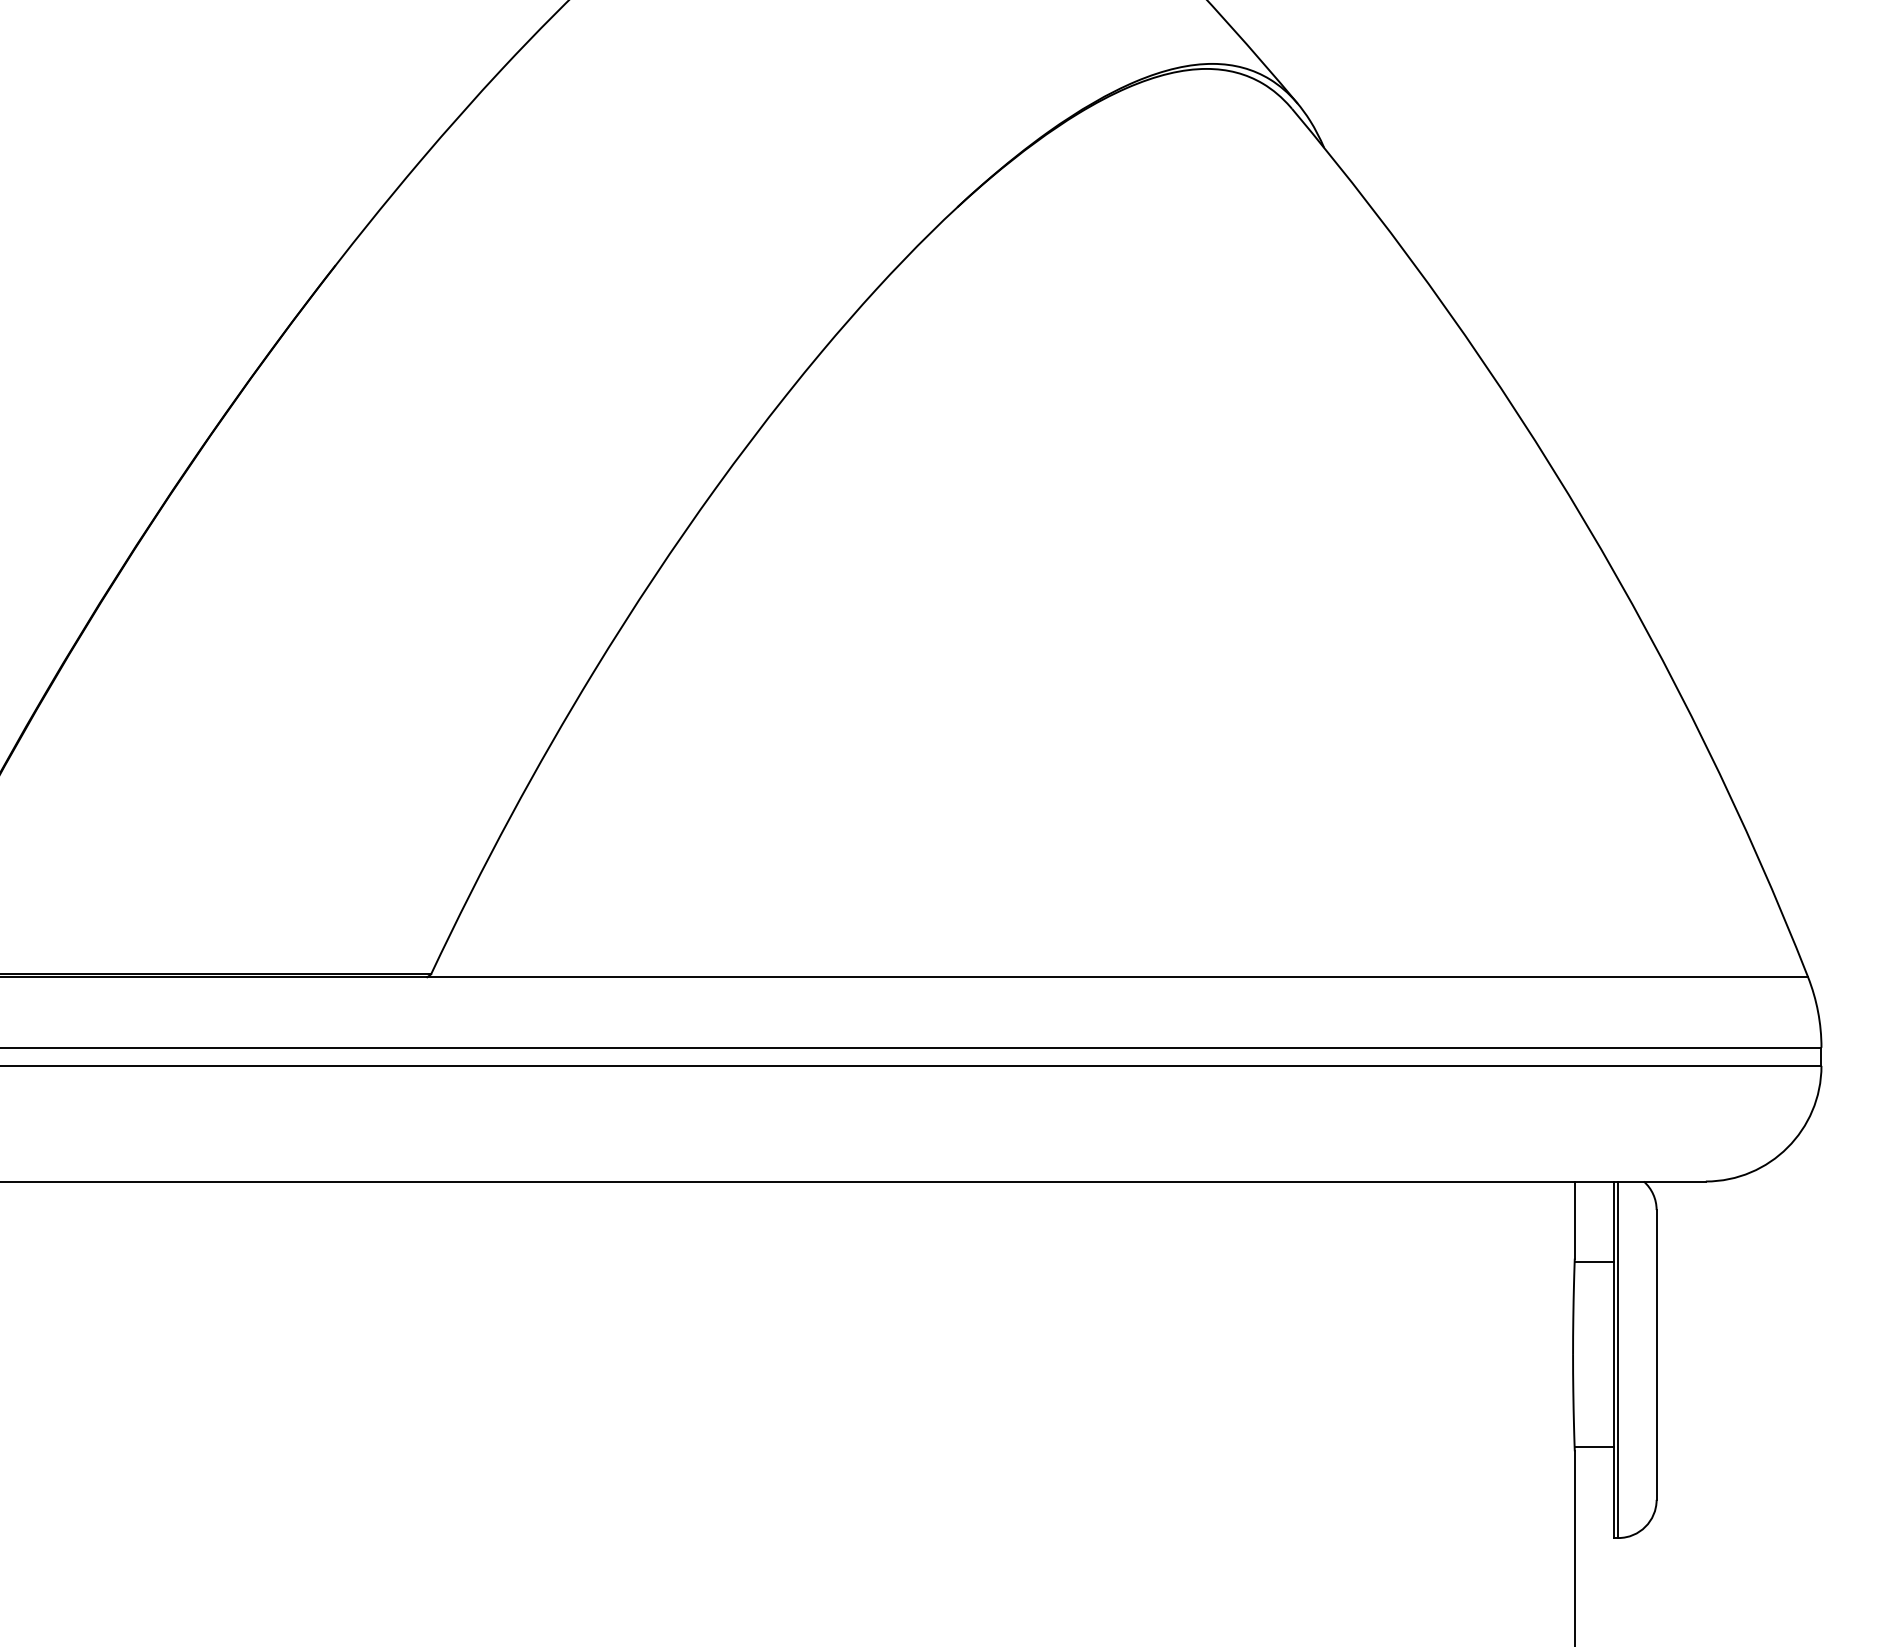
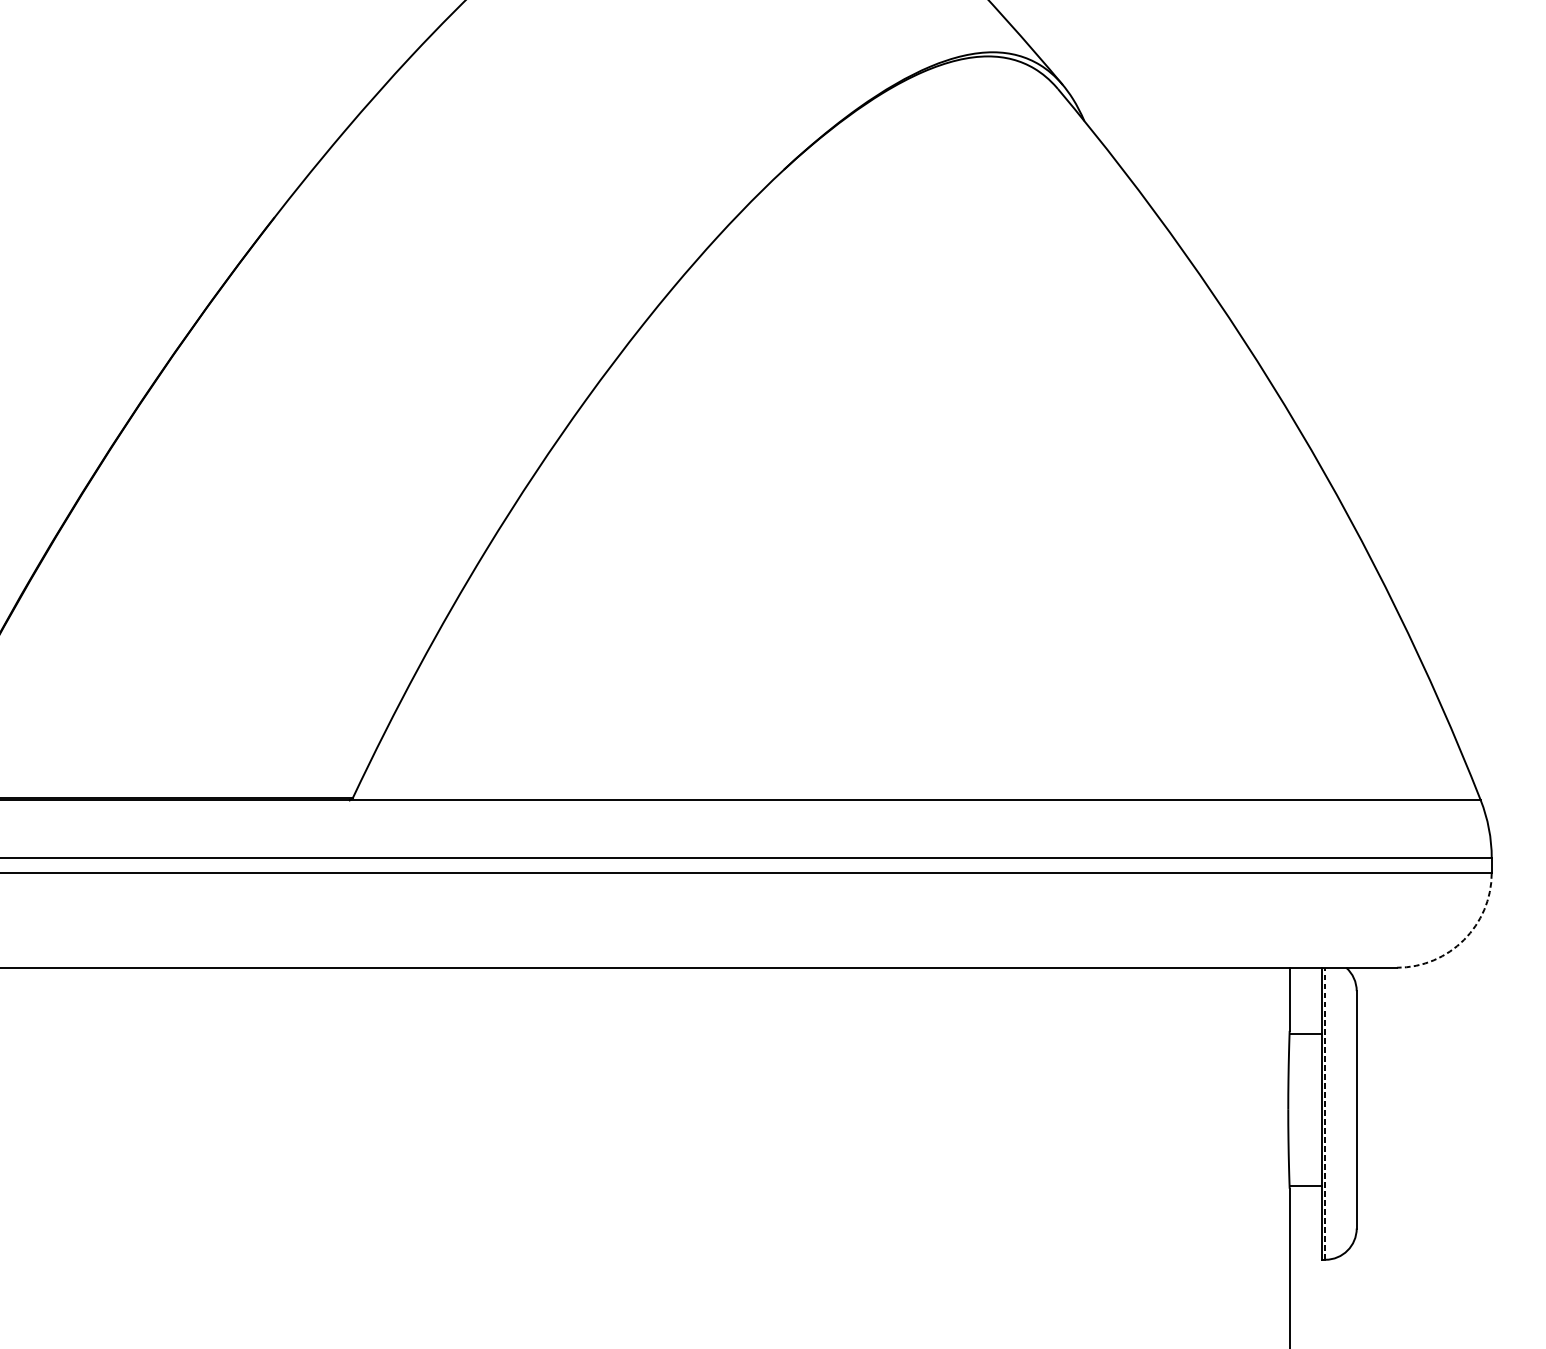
arc: (1787, 1147) -> (1463, 939), solid -> dashed
line: (1618, 1359) -> (1325, 1113), solid -> dashed

